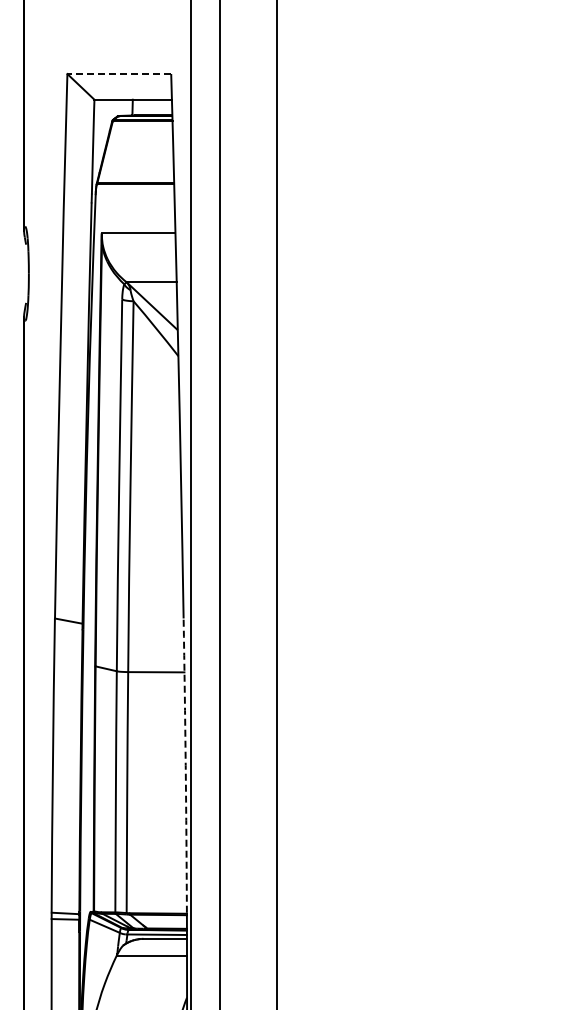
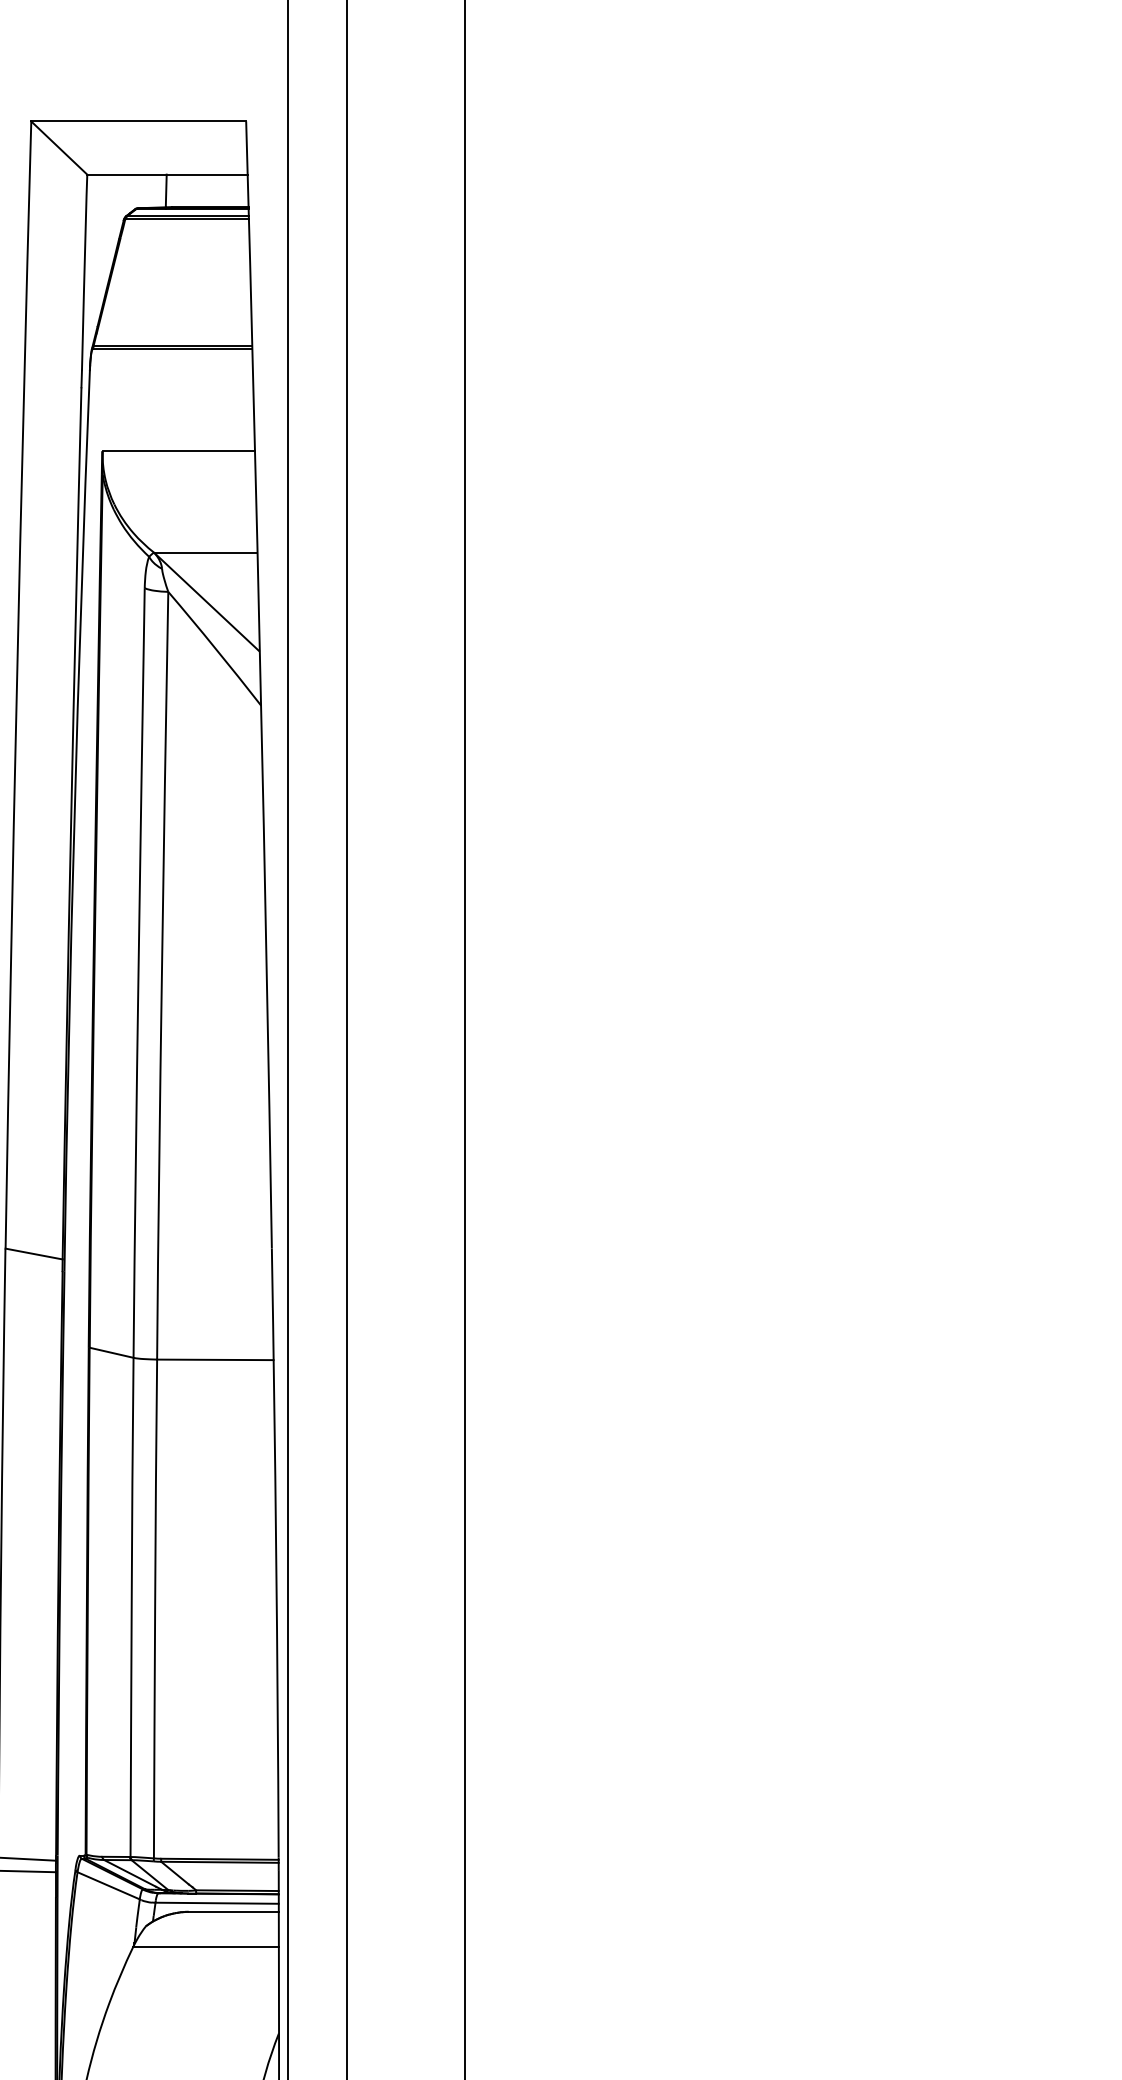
line: (119, 74) -> (139, 122), dashed -> solid
arc: (185, 765) -> (275, 1552), dashed -> solid

